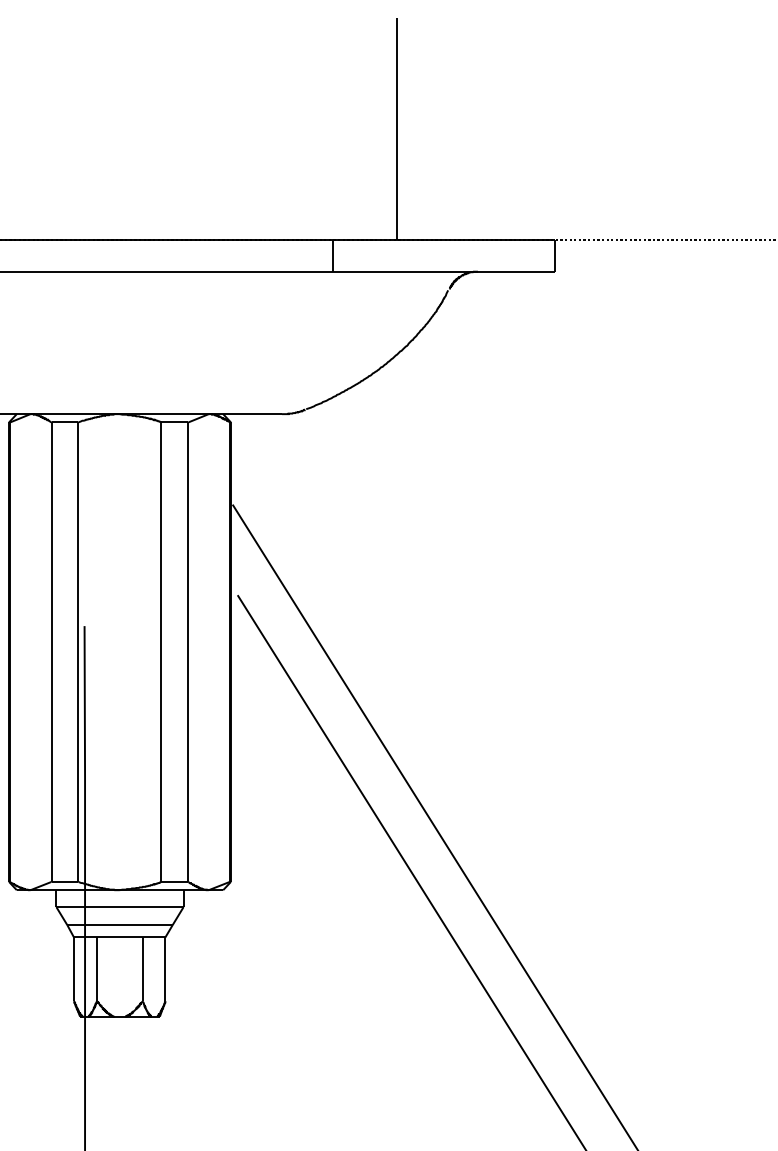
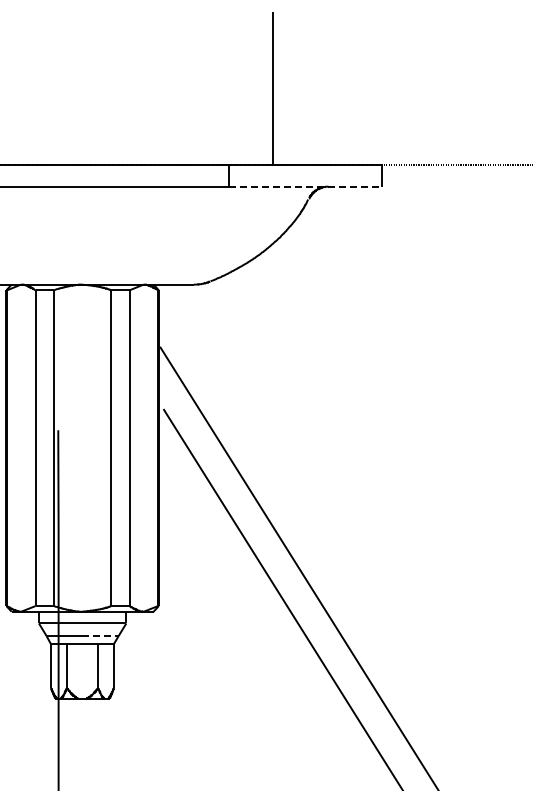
line: (444, 271) -> (305, 186), solid -> dashed
line: (147, 924) -> (101, 635), solid -> dashed

